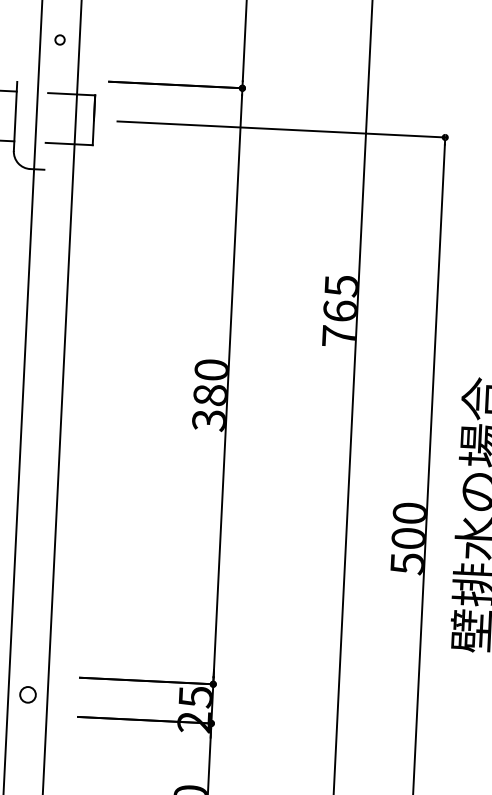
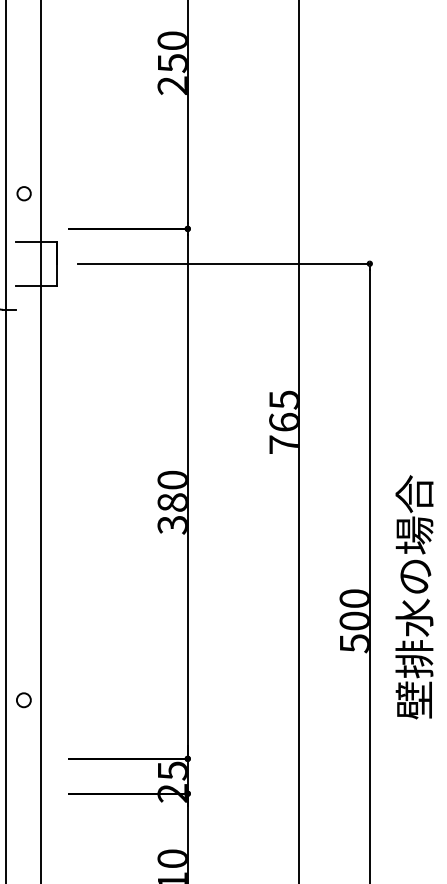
circle: (59, 40) -> (23, 194), size x1.6
circle: (27, 695) -> (23, 700), moved

